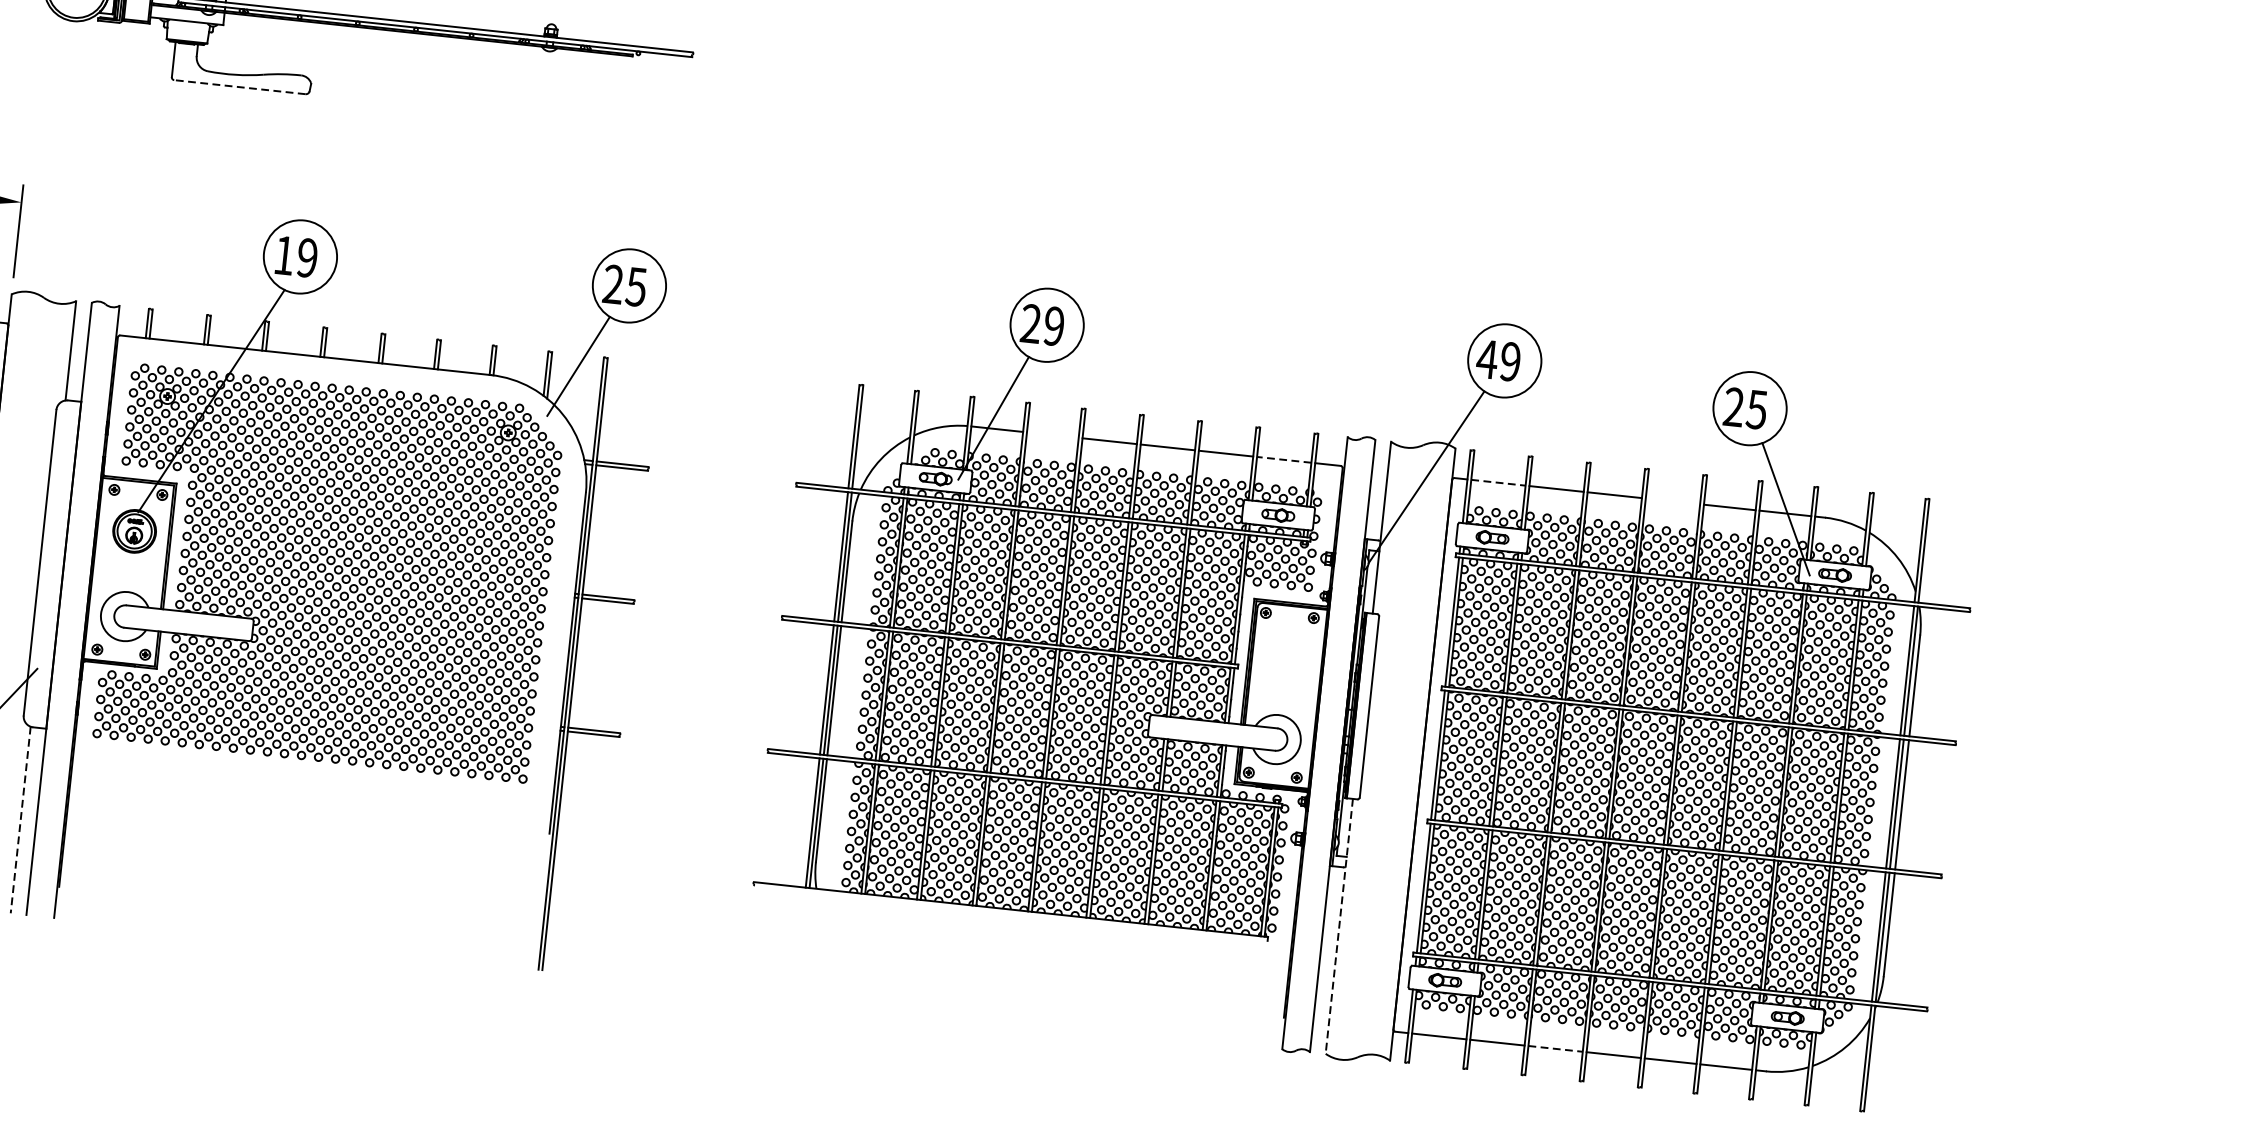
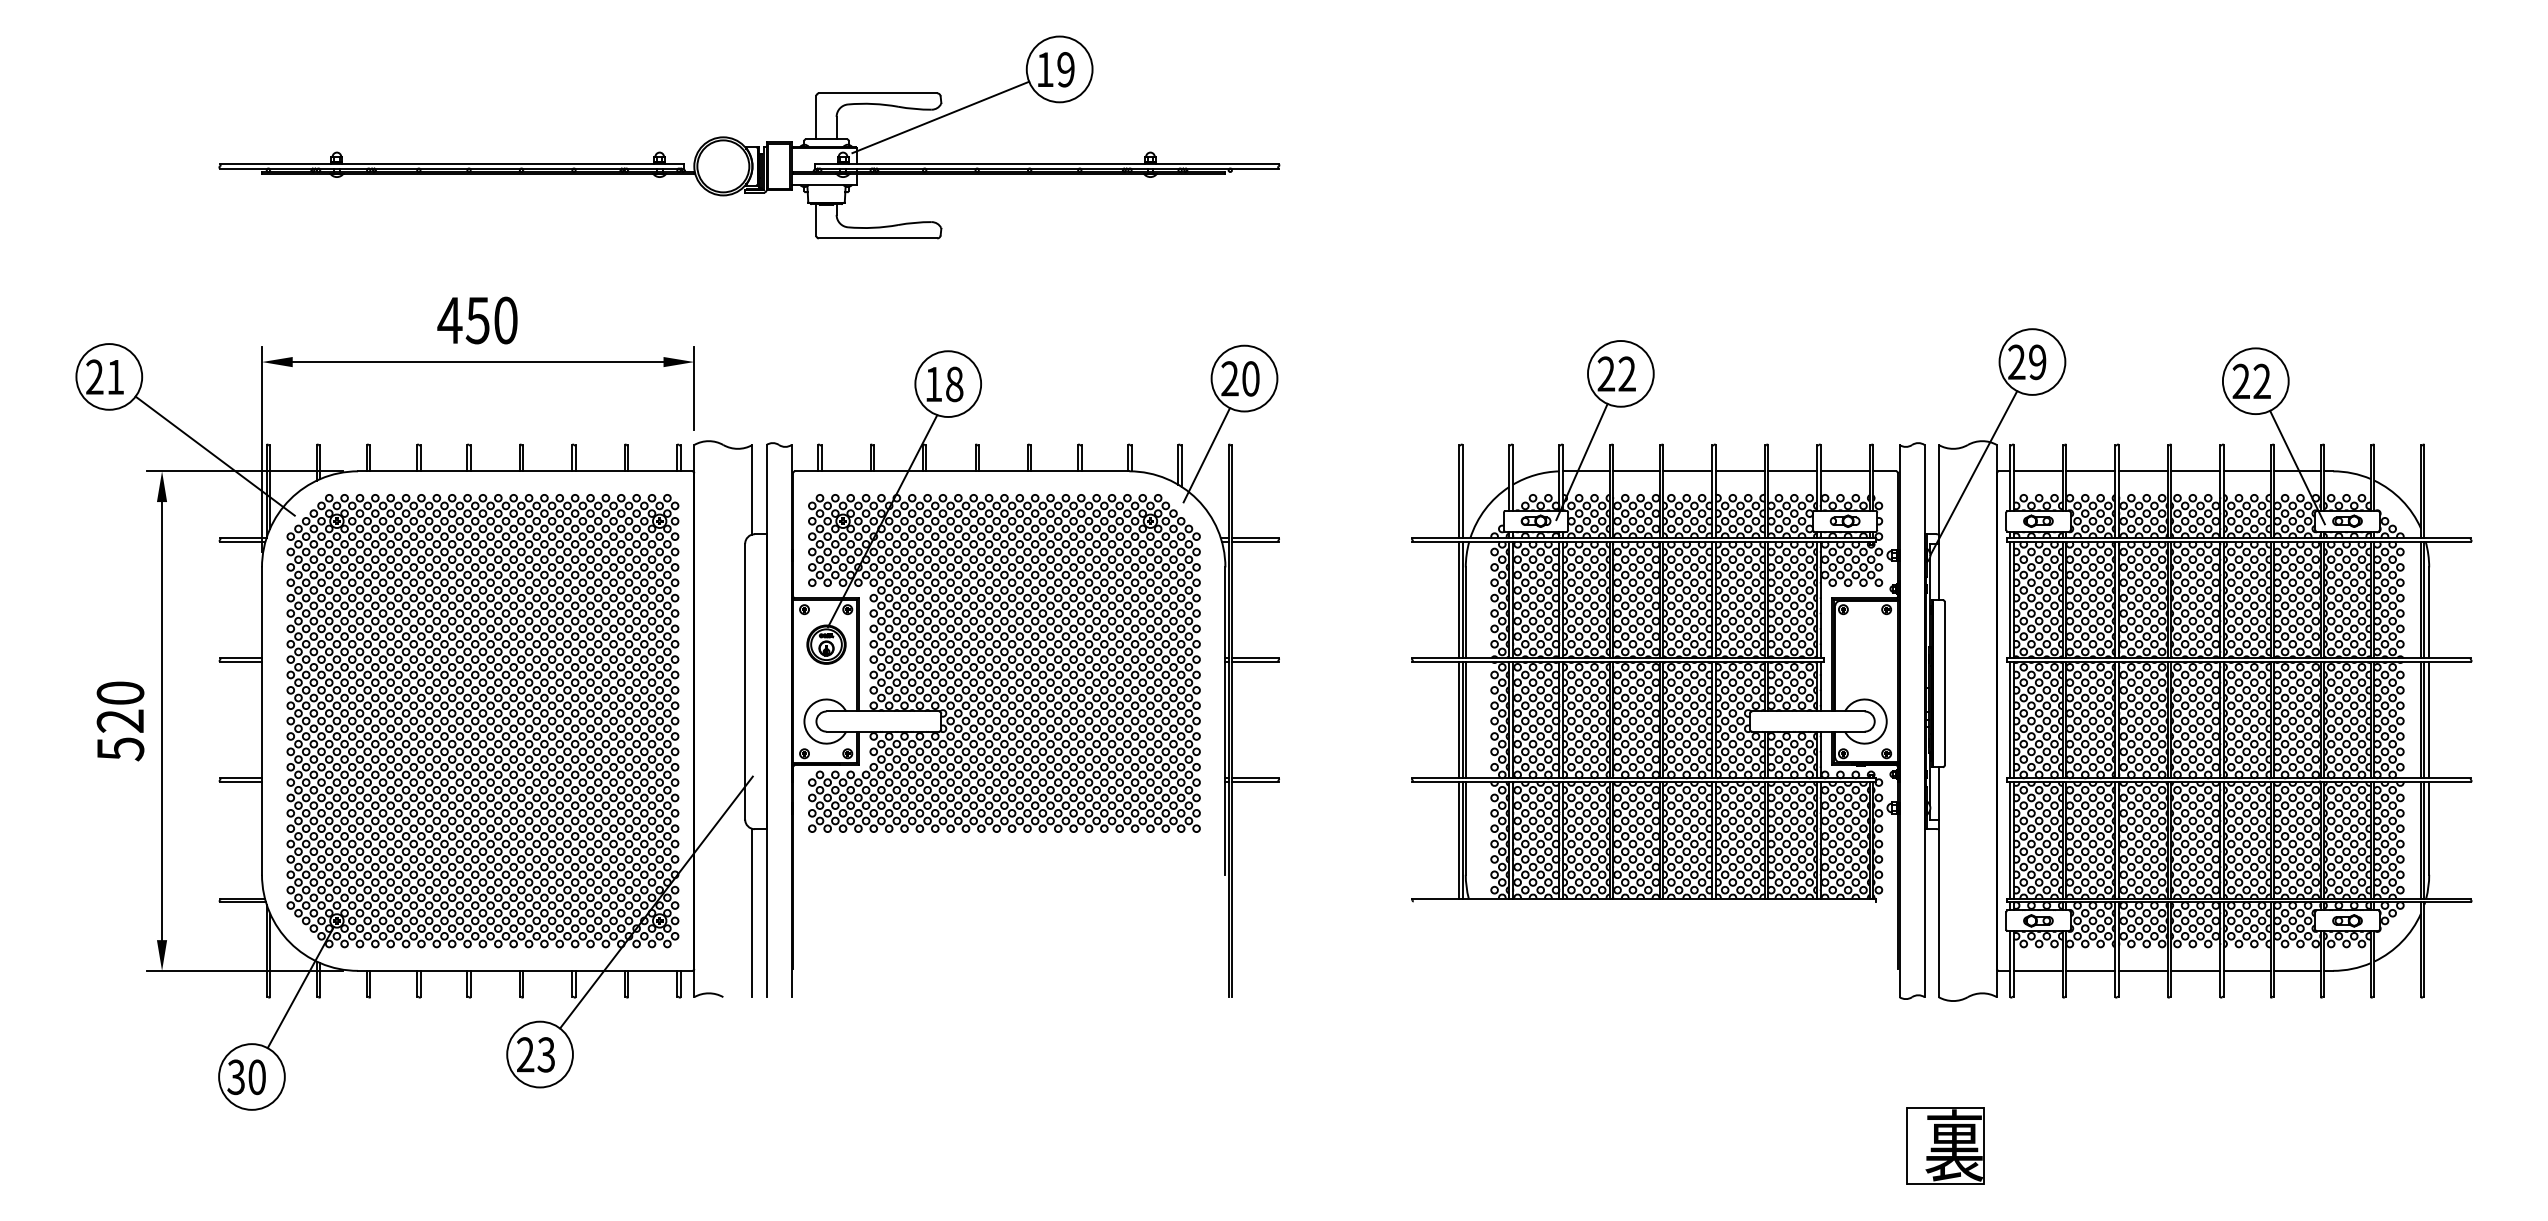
line: (239, 87) -> (877, 238), dashed -> solid
text: (307, 258) -> (954, 384), 19 -> 18
text: (636, 286) -> (1250, 378), 25 -> 20
text: (1053, 326) -> (1626, 374), 29 -> 22
text: (1487, 358) -> (2016, 361), 49 -> 29
text: (1756, 409) -> (2261, 381), 25 -> 22
line: (1052, 435) -> (1636, 471), added
line: (1284, 460) -> (1845, 471), dashed -> solid
line: (1498, 482) -> (2038, 471), dashed -> solid
line: (1672, 501) -> (2195, 471), added
line: (20, 820) -> (752, 913), dashed -> solid
line: (1338, 926) -> (1938, 882), dashed -> solid
line: (1555, 1048) -> (2143, 970), dashed -> solid

